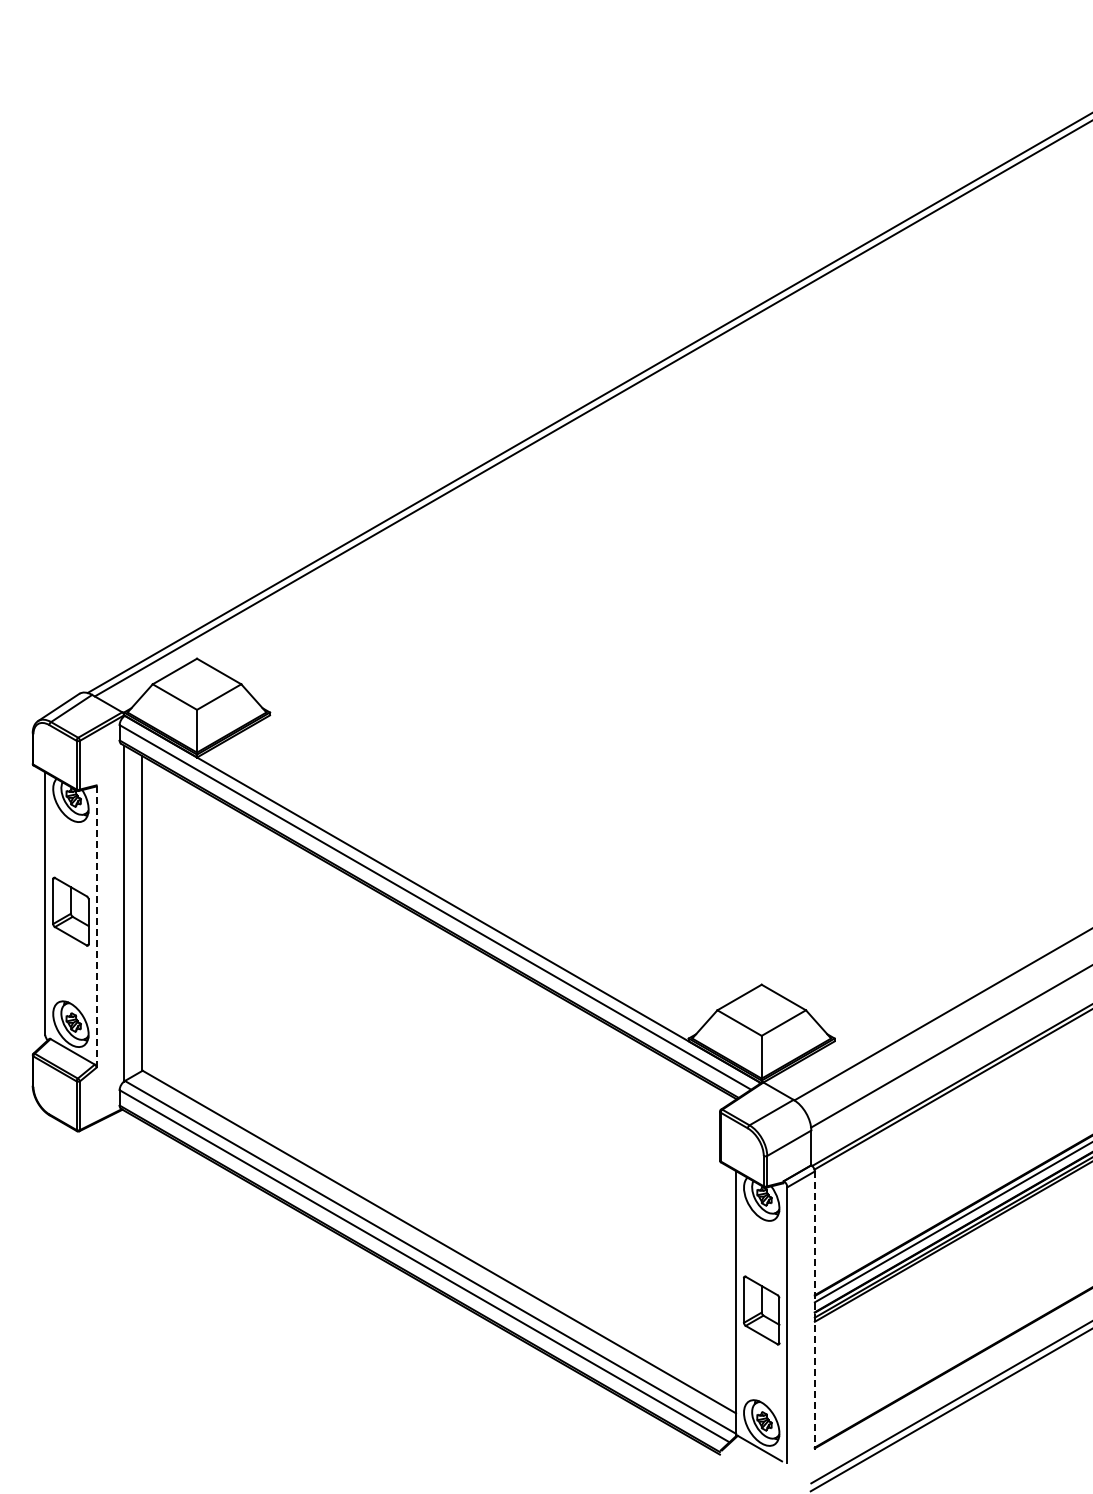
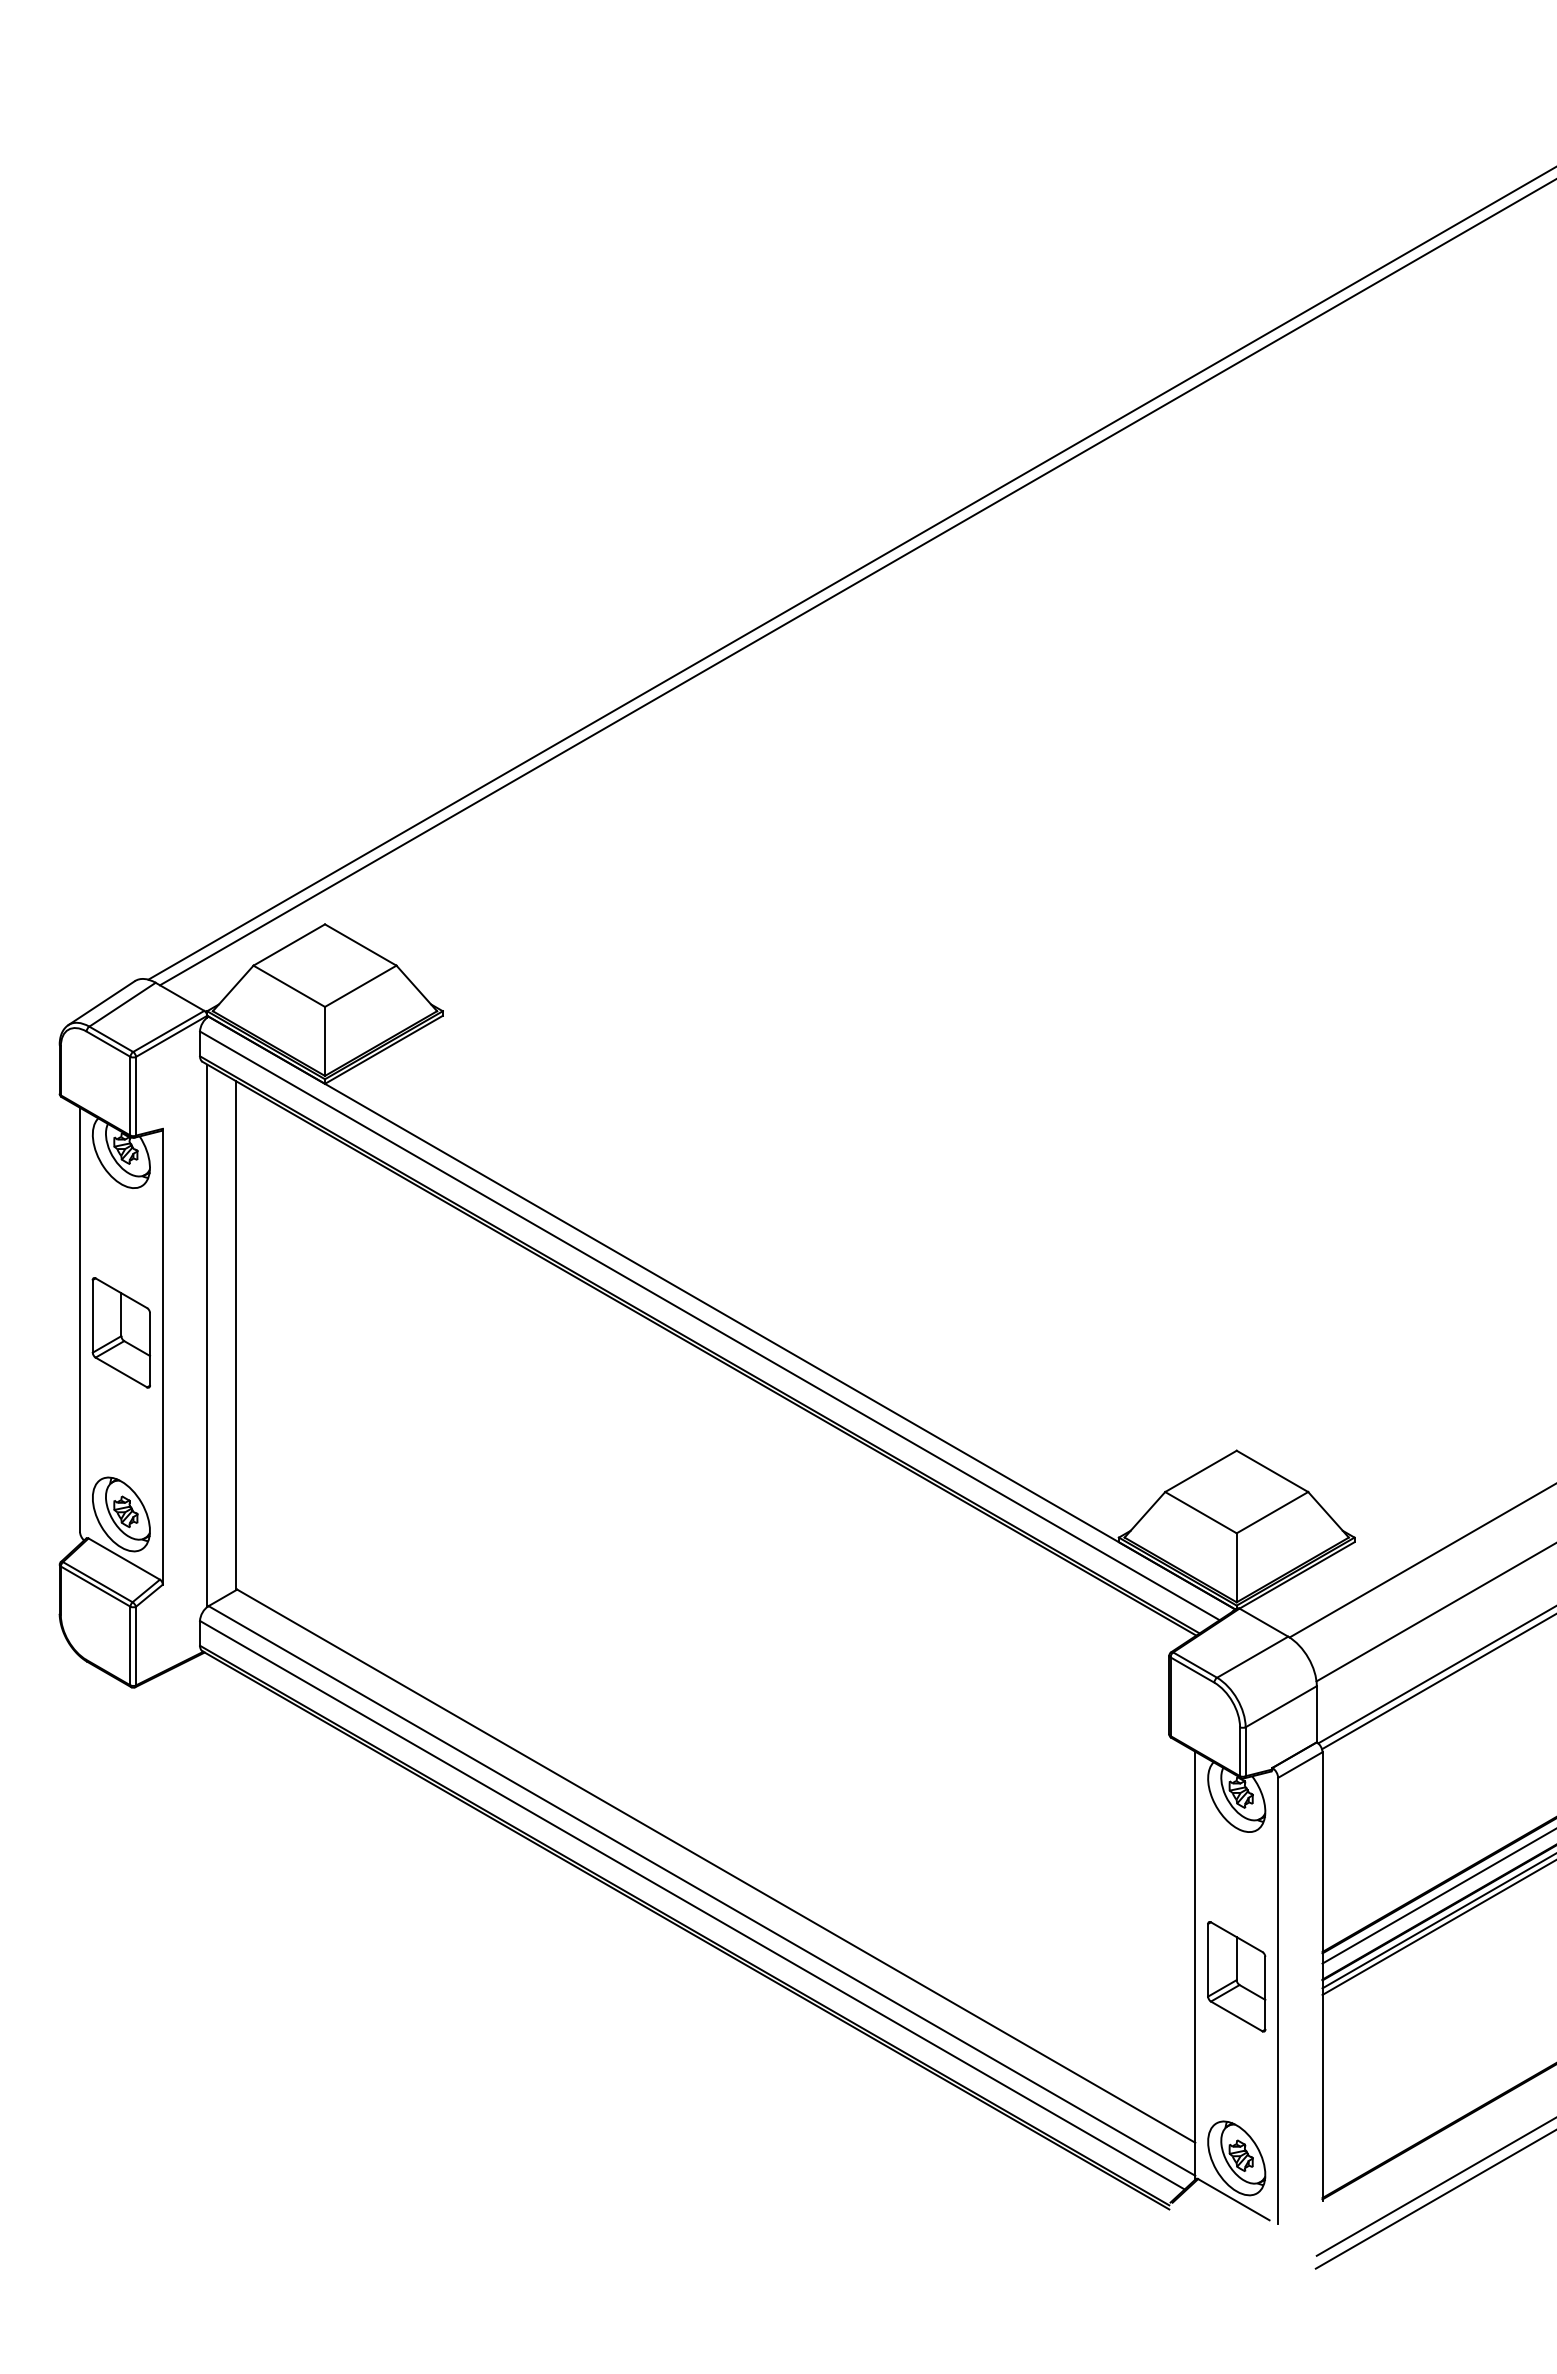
line: (96, 926) -> (162, 1356), dashed -> solid
line: (814, 1311) -> (1321, 1978), dashed -> solid

